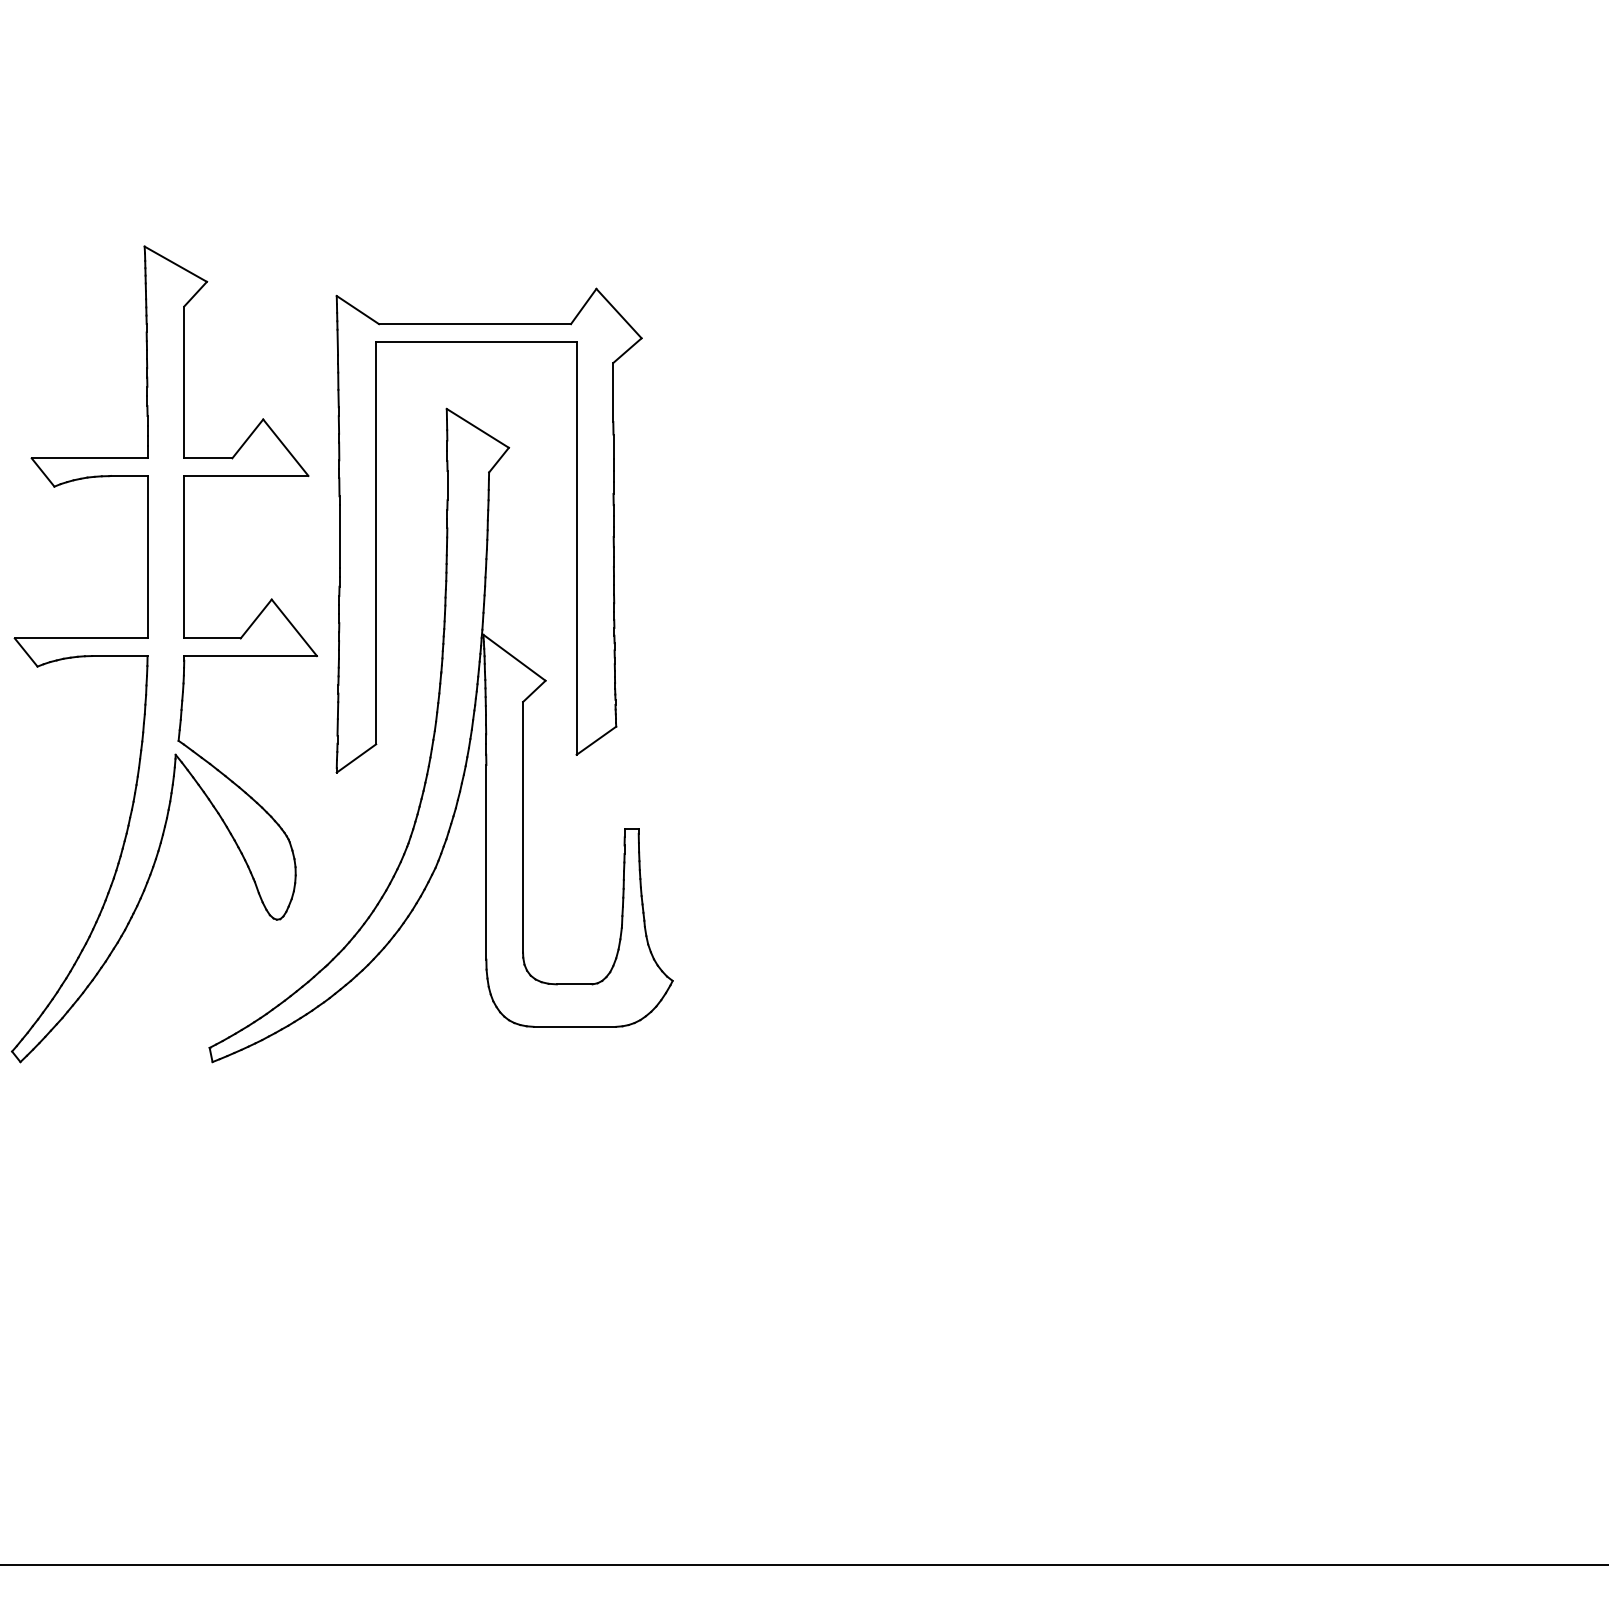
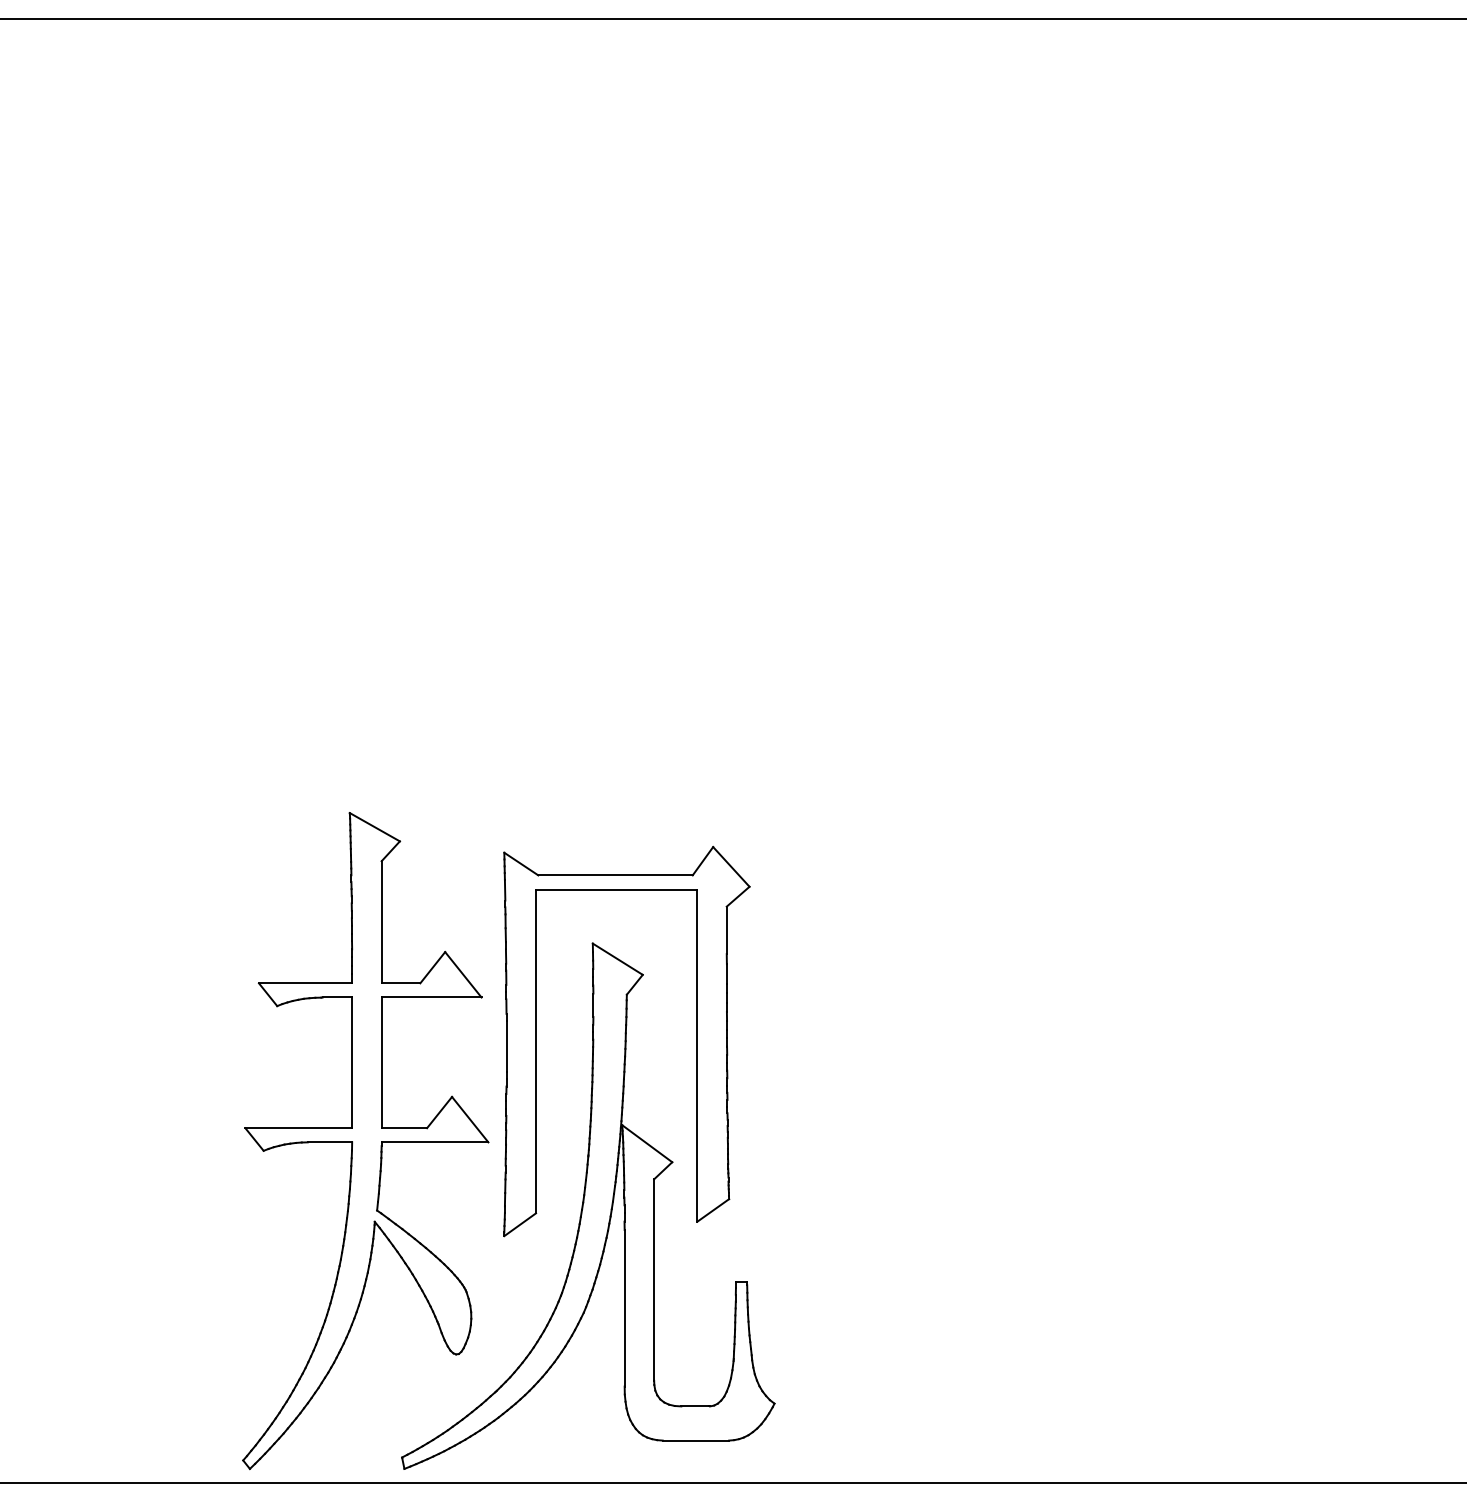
part: (341, 654) -> (508, 1141), moved

